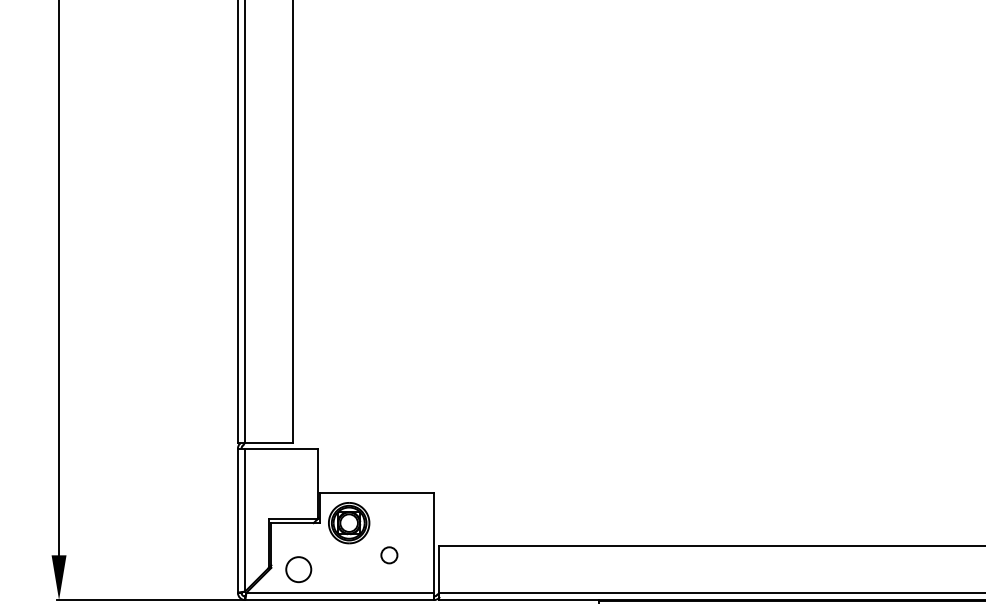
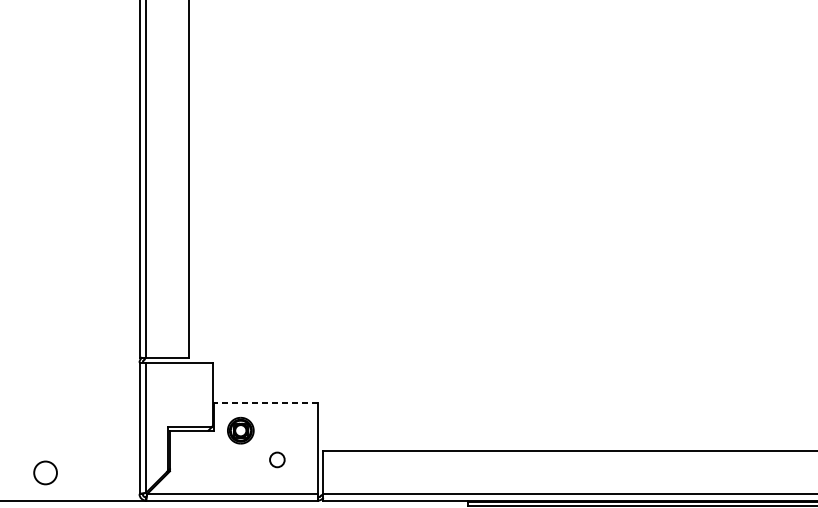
line: (376, 492) -> (265, 402), solid -> dashed
part: (349, 523) -> (241, 430), size x0.7
circle: (298, 569) -> (45, 472), moved

